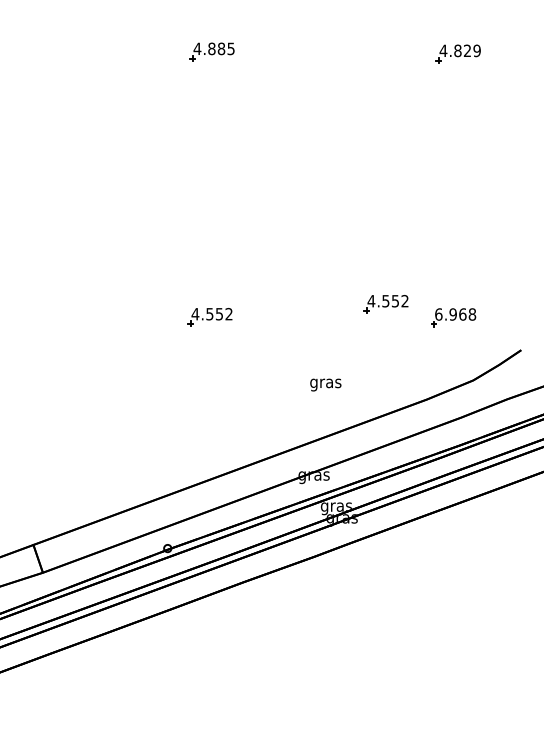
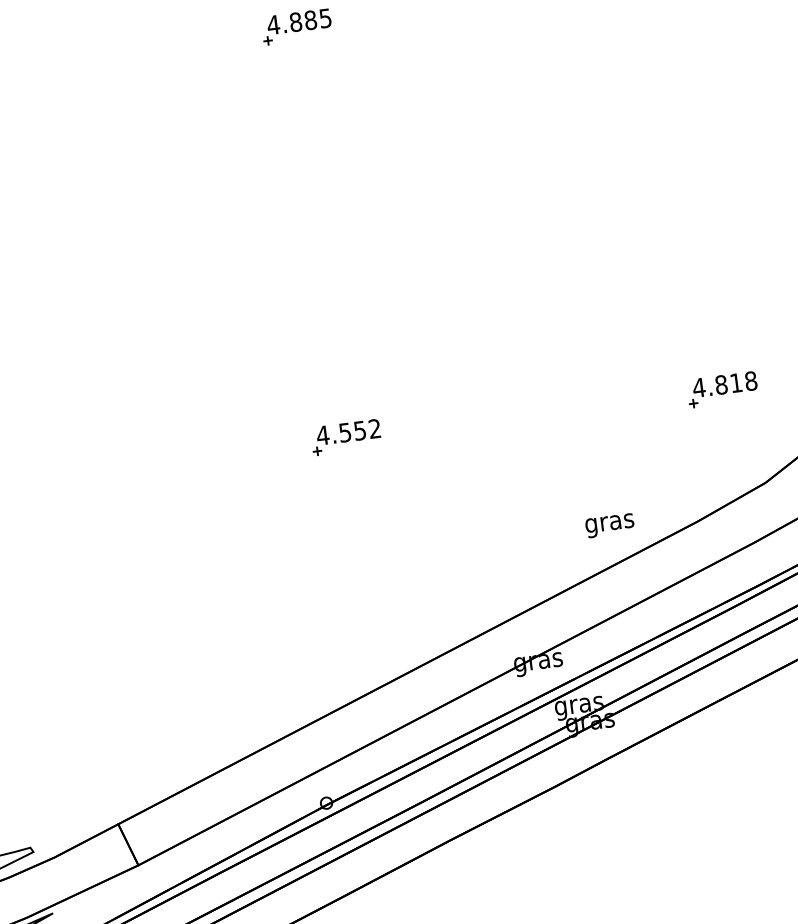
part: (385, 304) -> (614, 382), removed
text: (450, 314) -> (717, 385), 6.968 -> 4.818
text: (325, 384) -> (609, 524), moved

